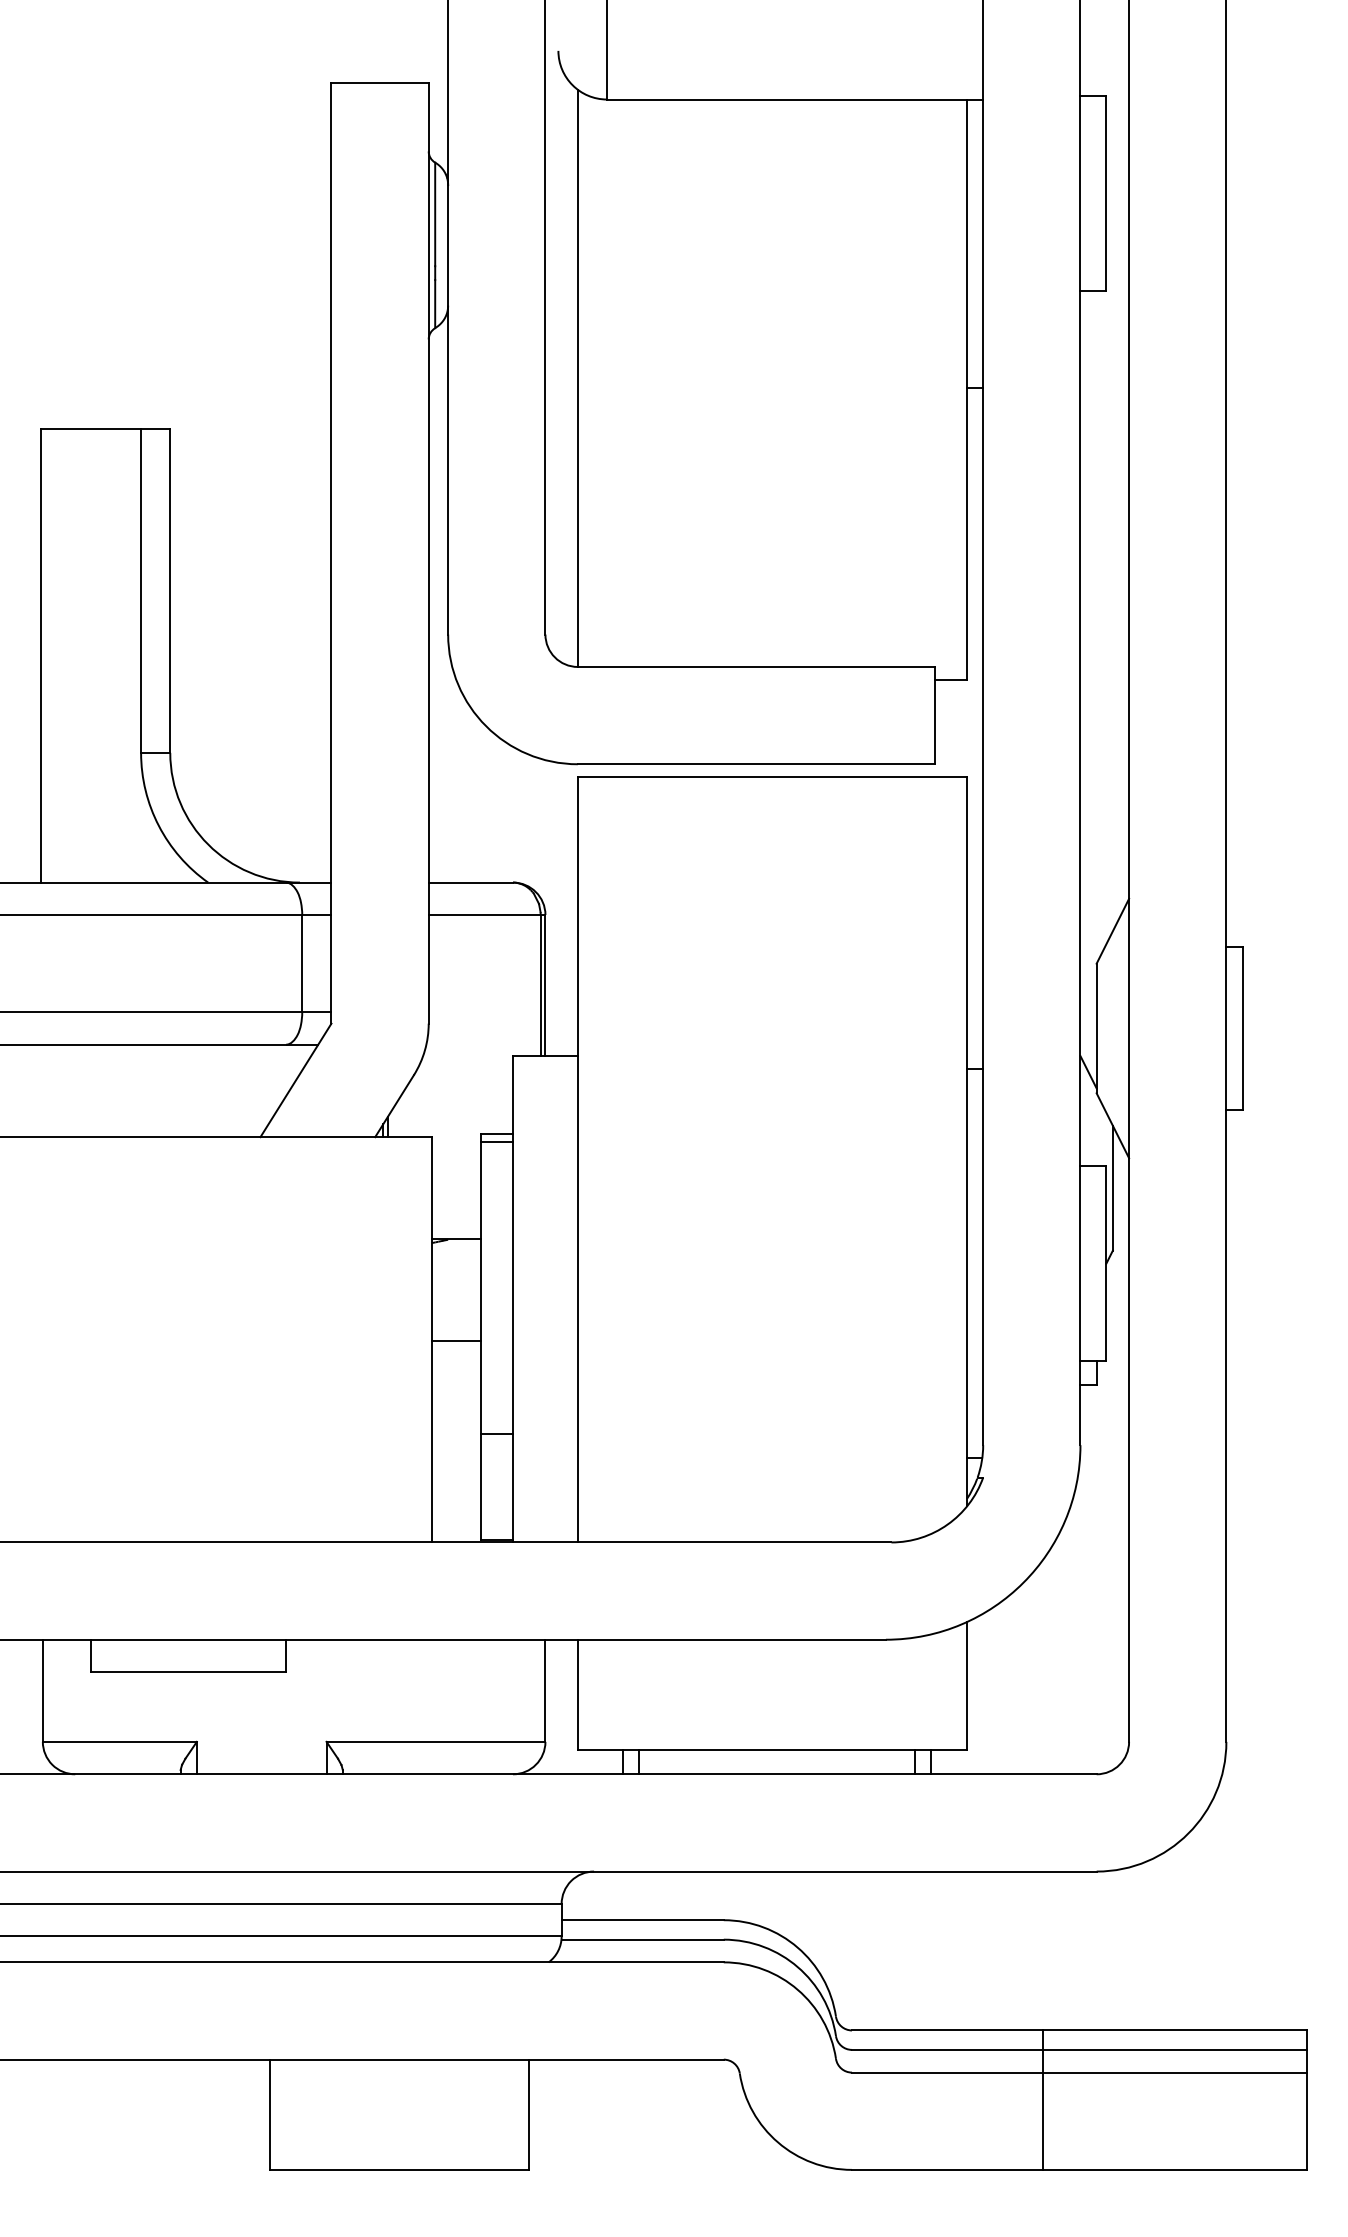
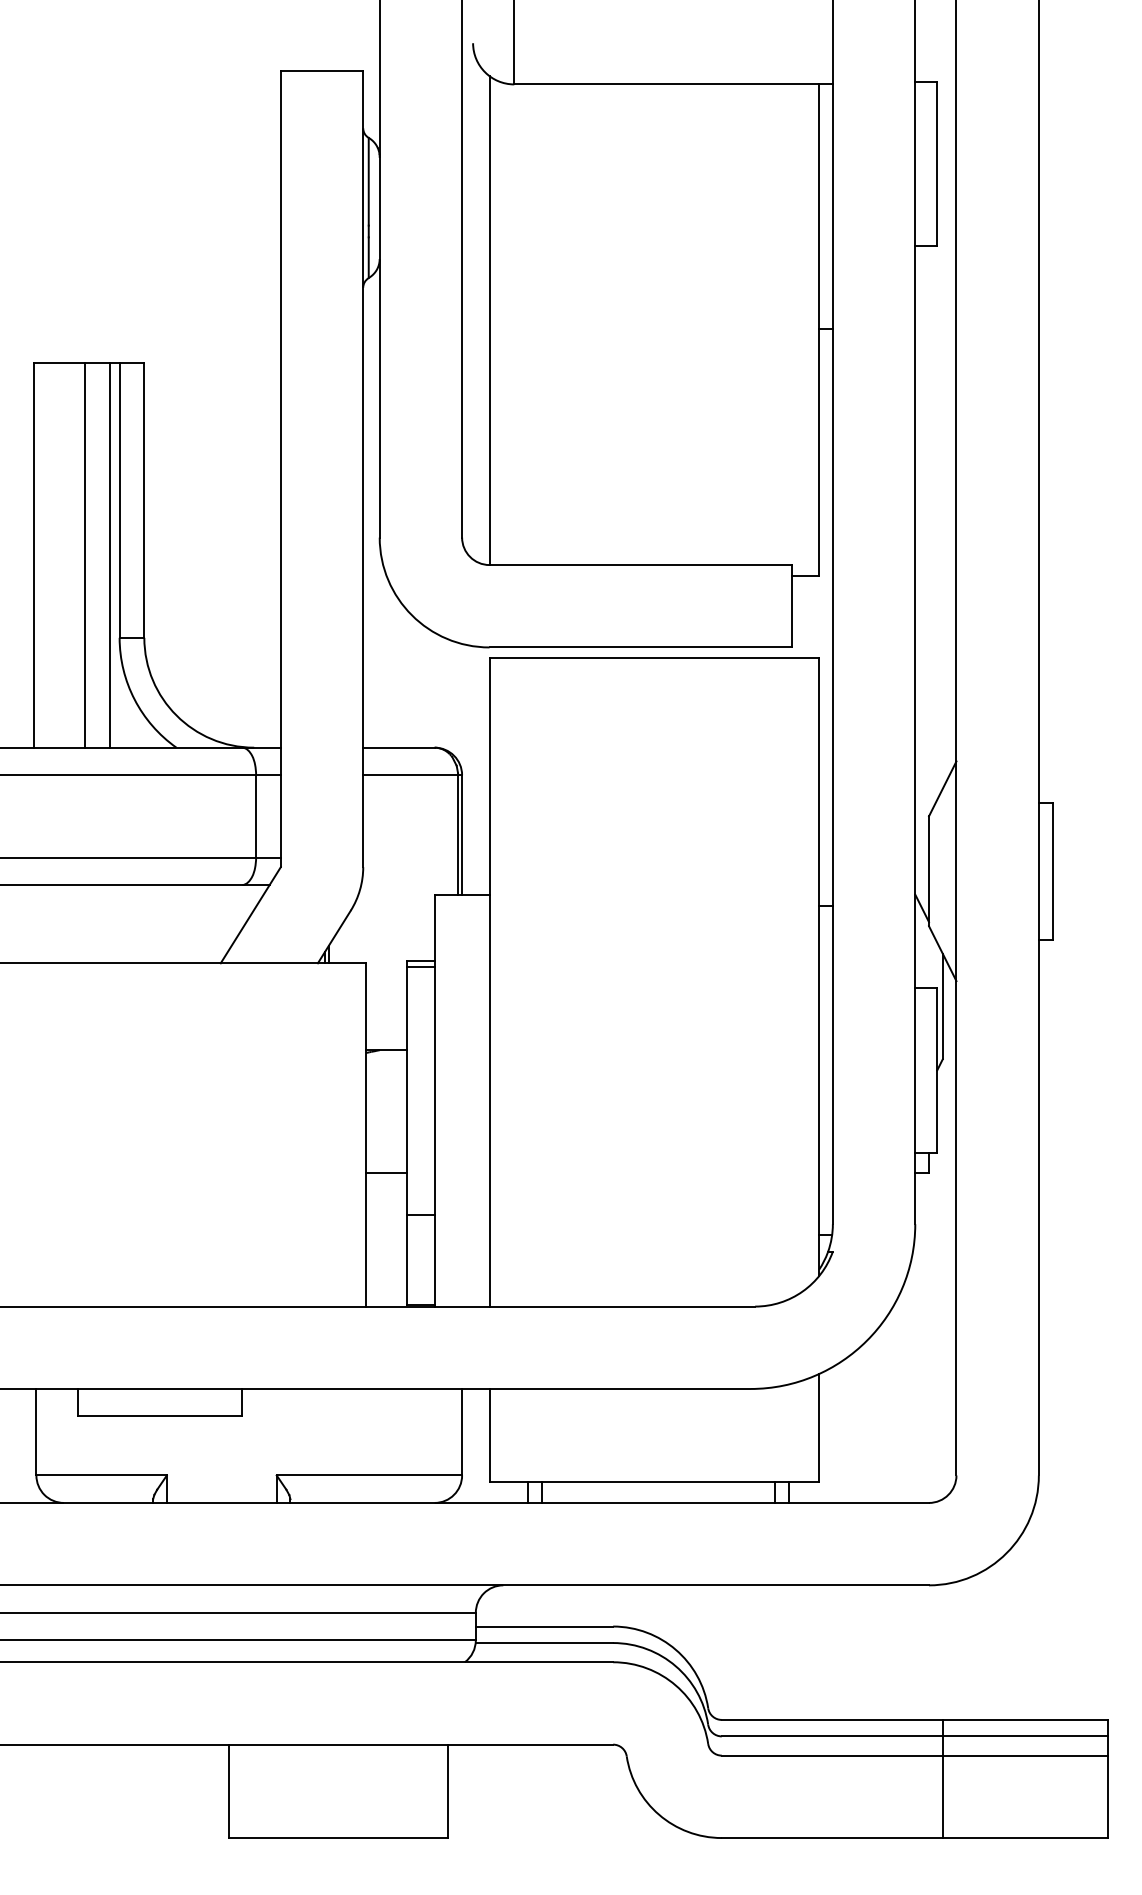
line: (100, 655) -> (85, 555), added
line: (129, 655) -> (109, 555), added
line: (455, 1341) -> (385, 1173), moved
line: (1042, 2099) -> (942, 1778), moved

